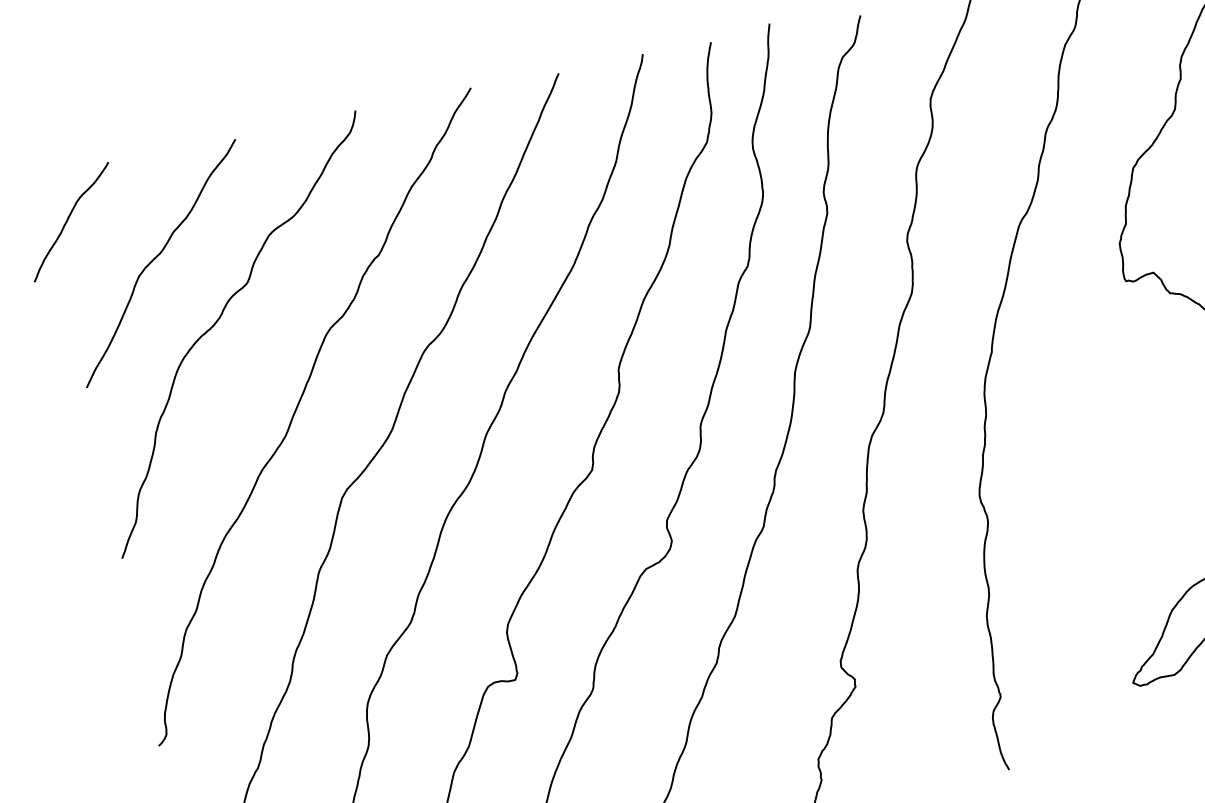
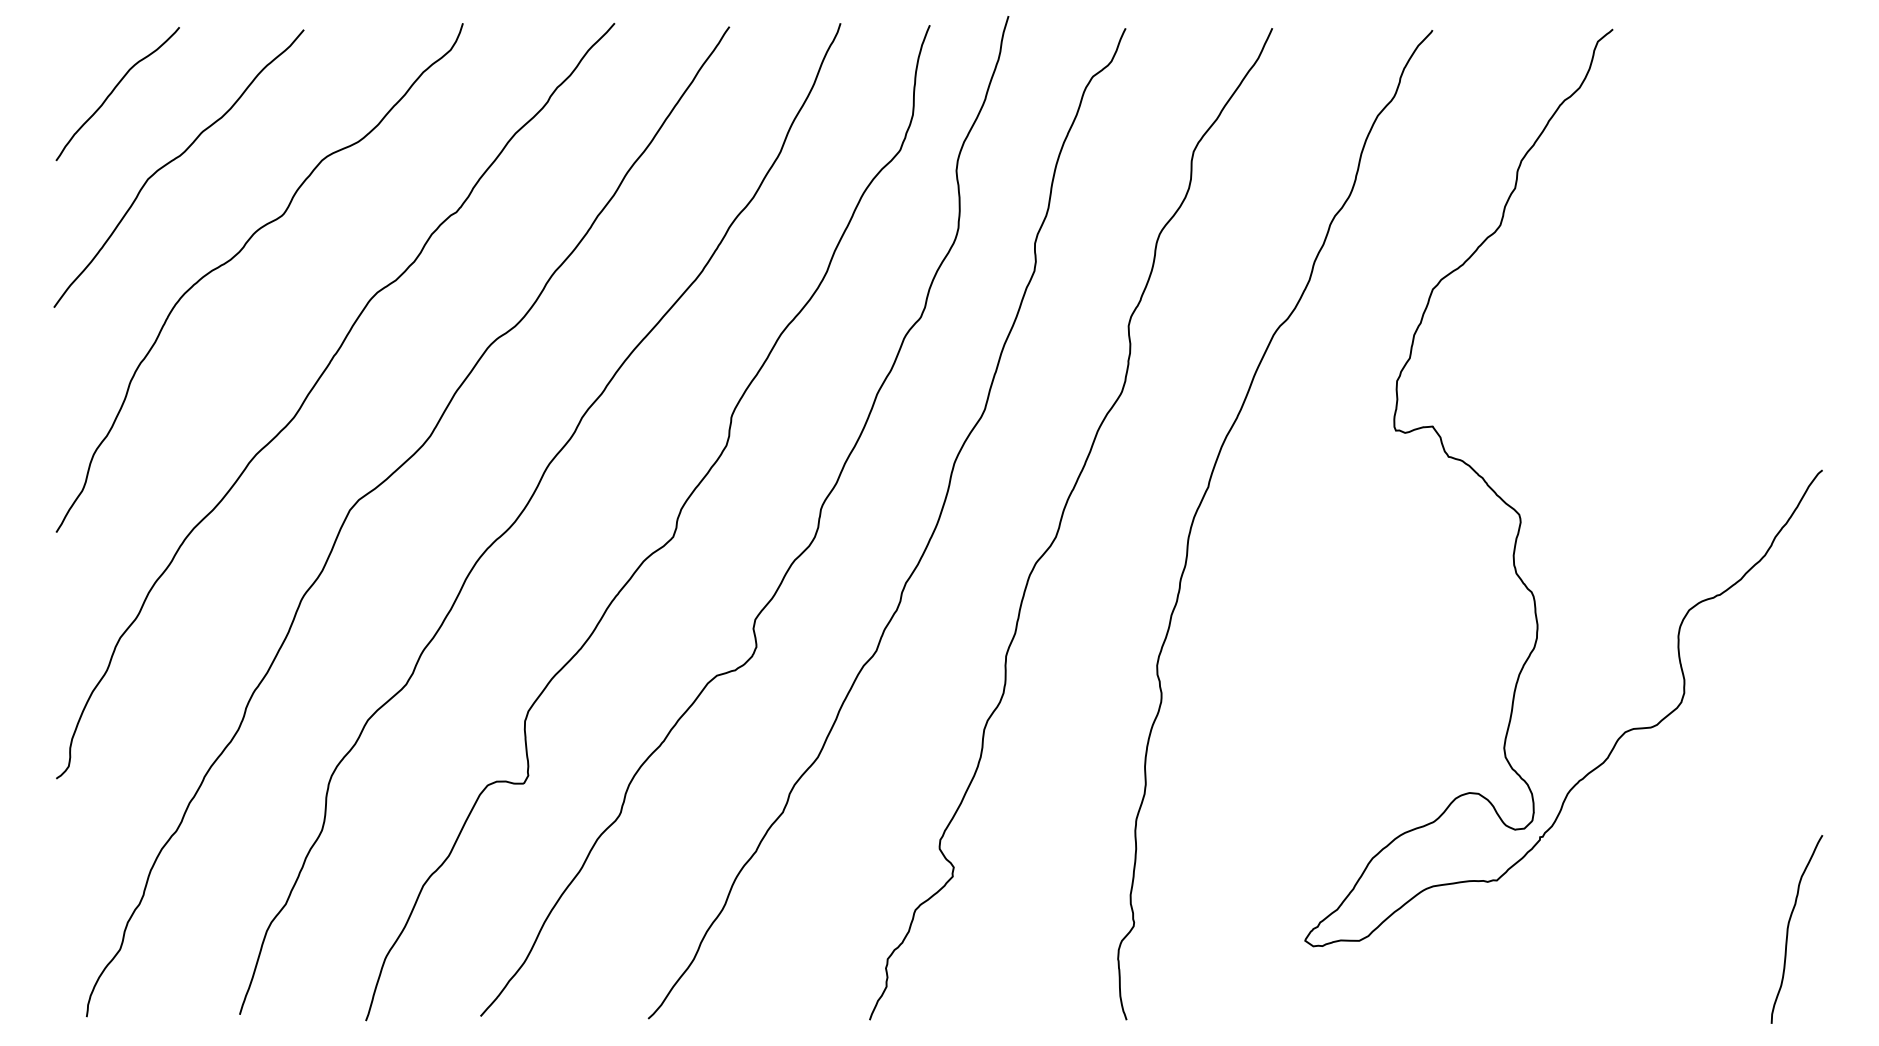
curve: (68, 219) -> (114, 90), moved

